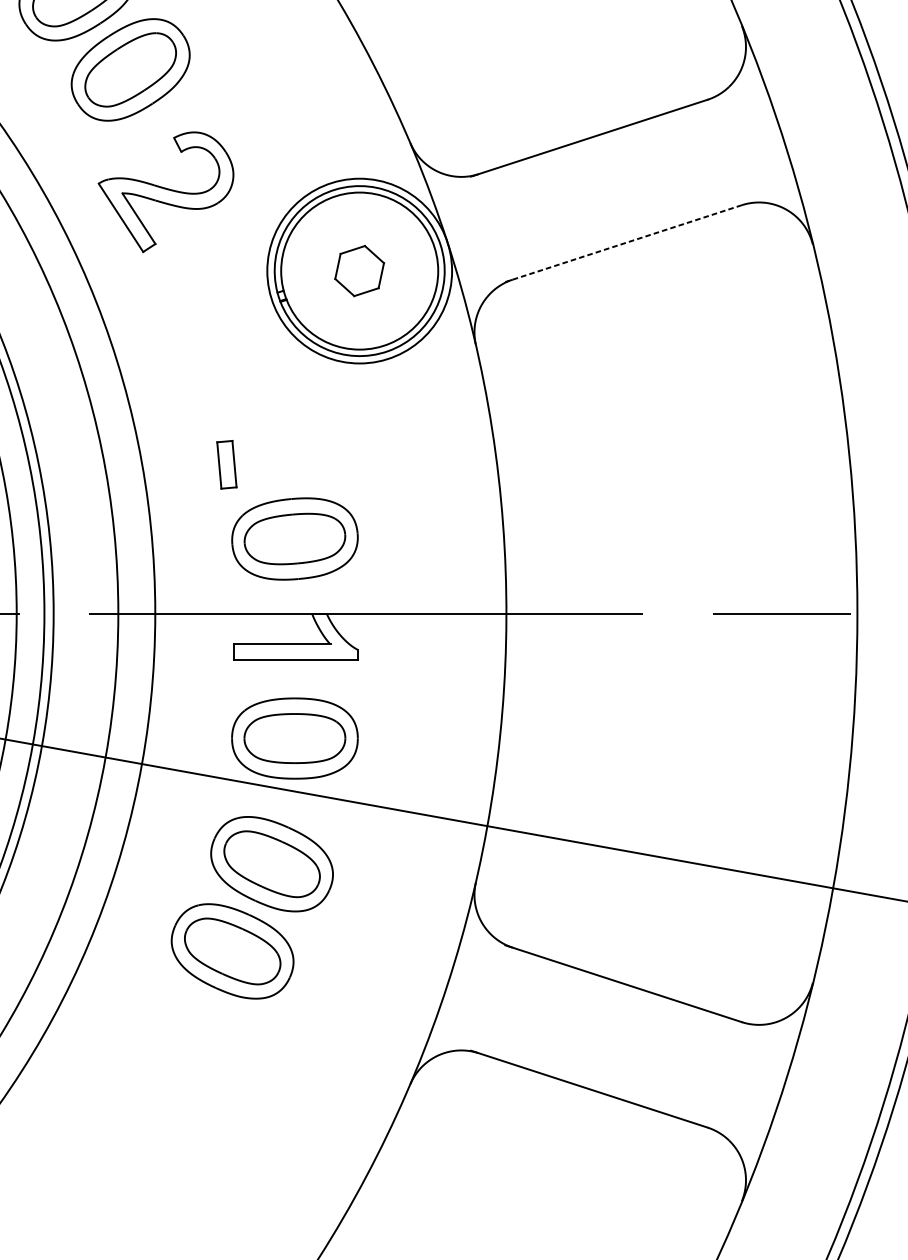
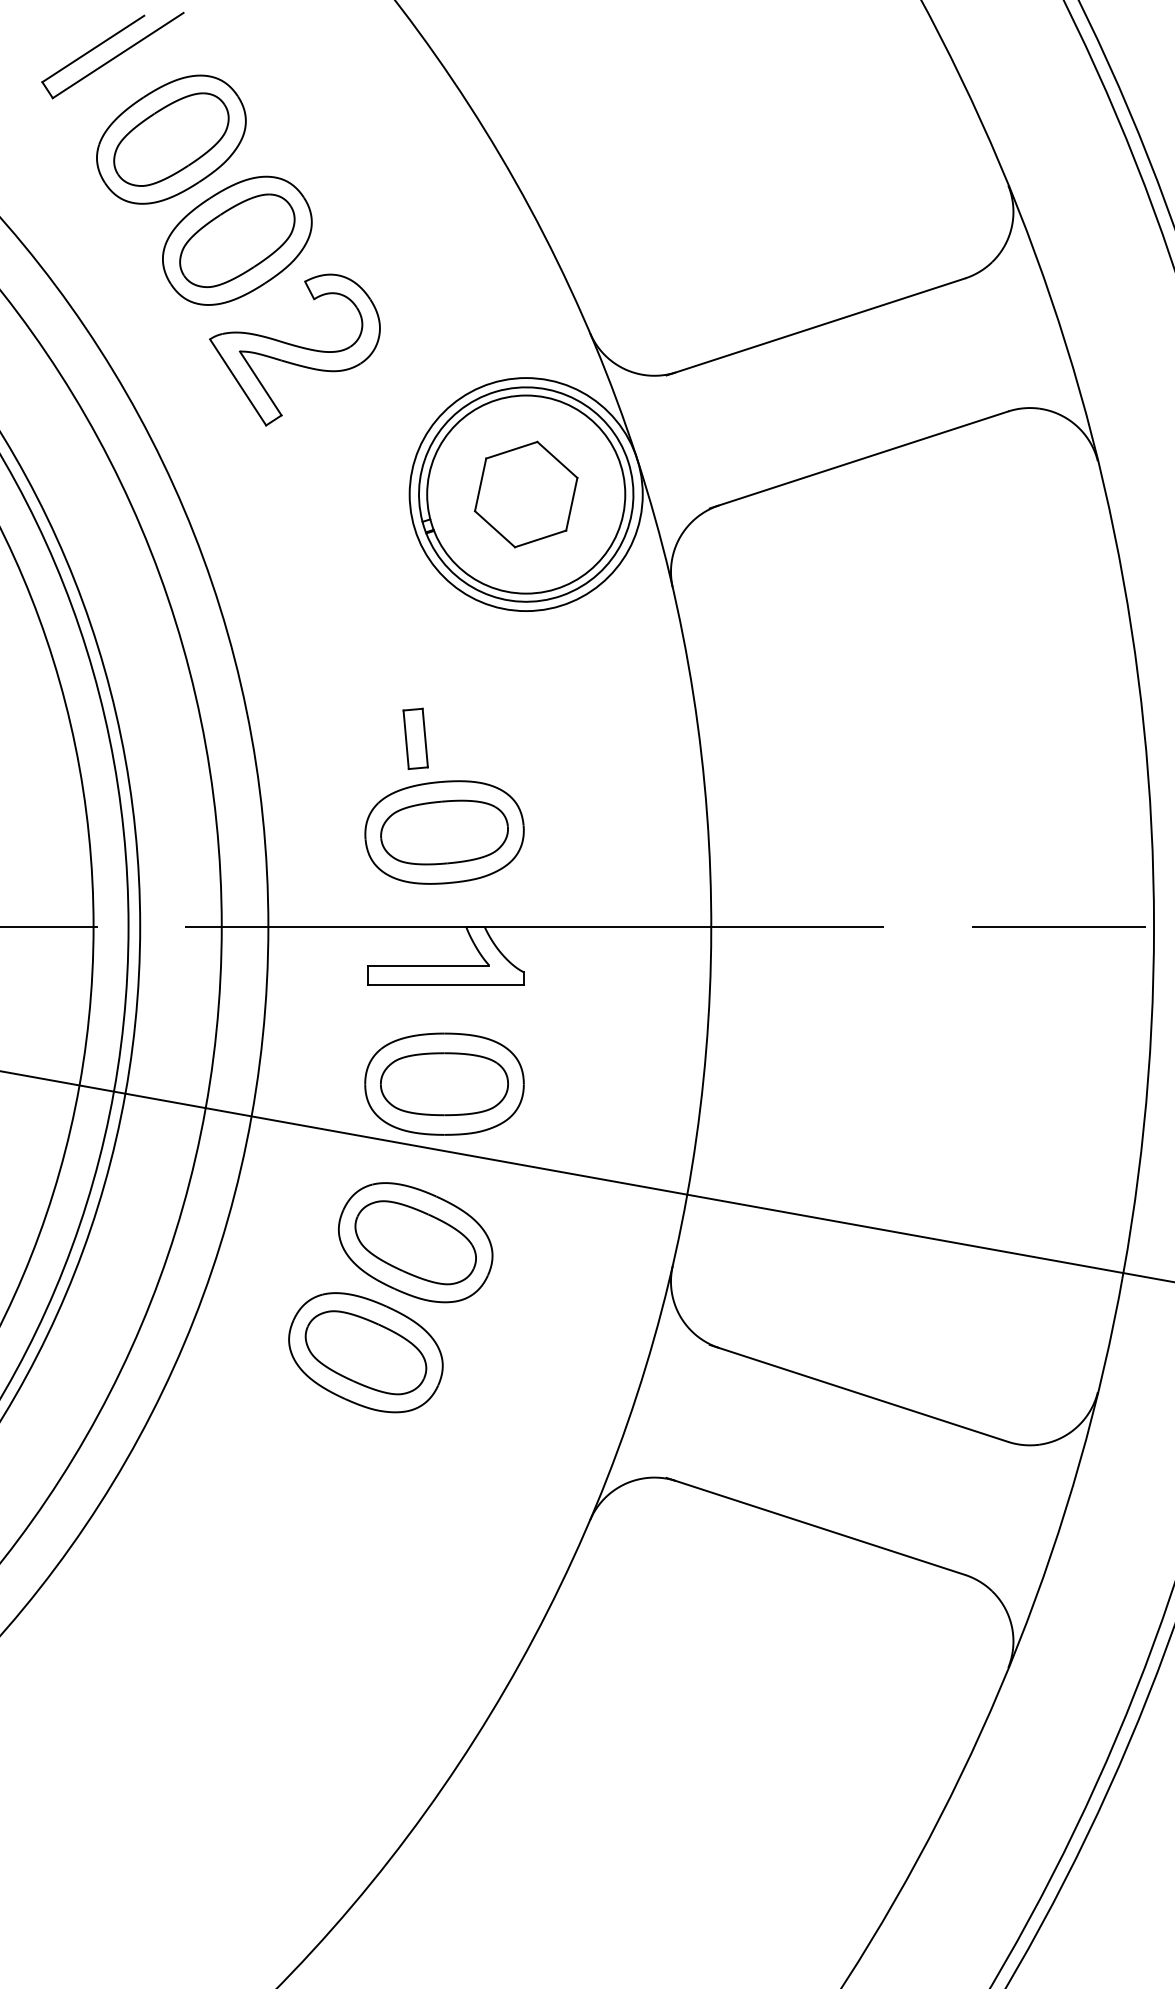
part: (165, 191) -> (294, 349), moved
line: (623, 243) -> (859, 459), dashed -> solid
part: (359, 271) -> (525, 494), size x1.67
part: (226, 464) -> (415, 738), moved

